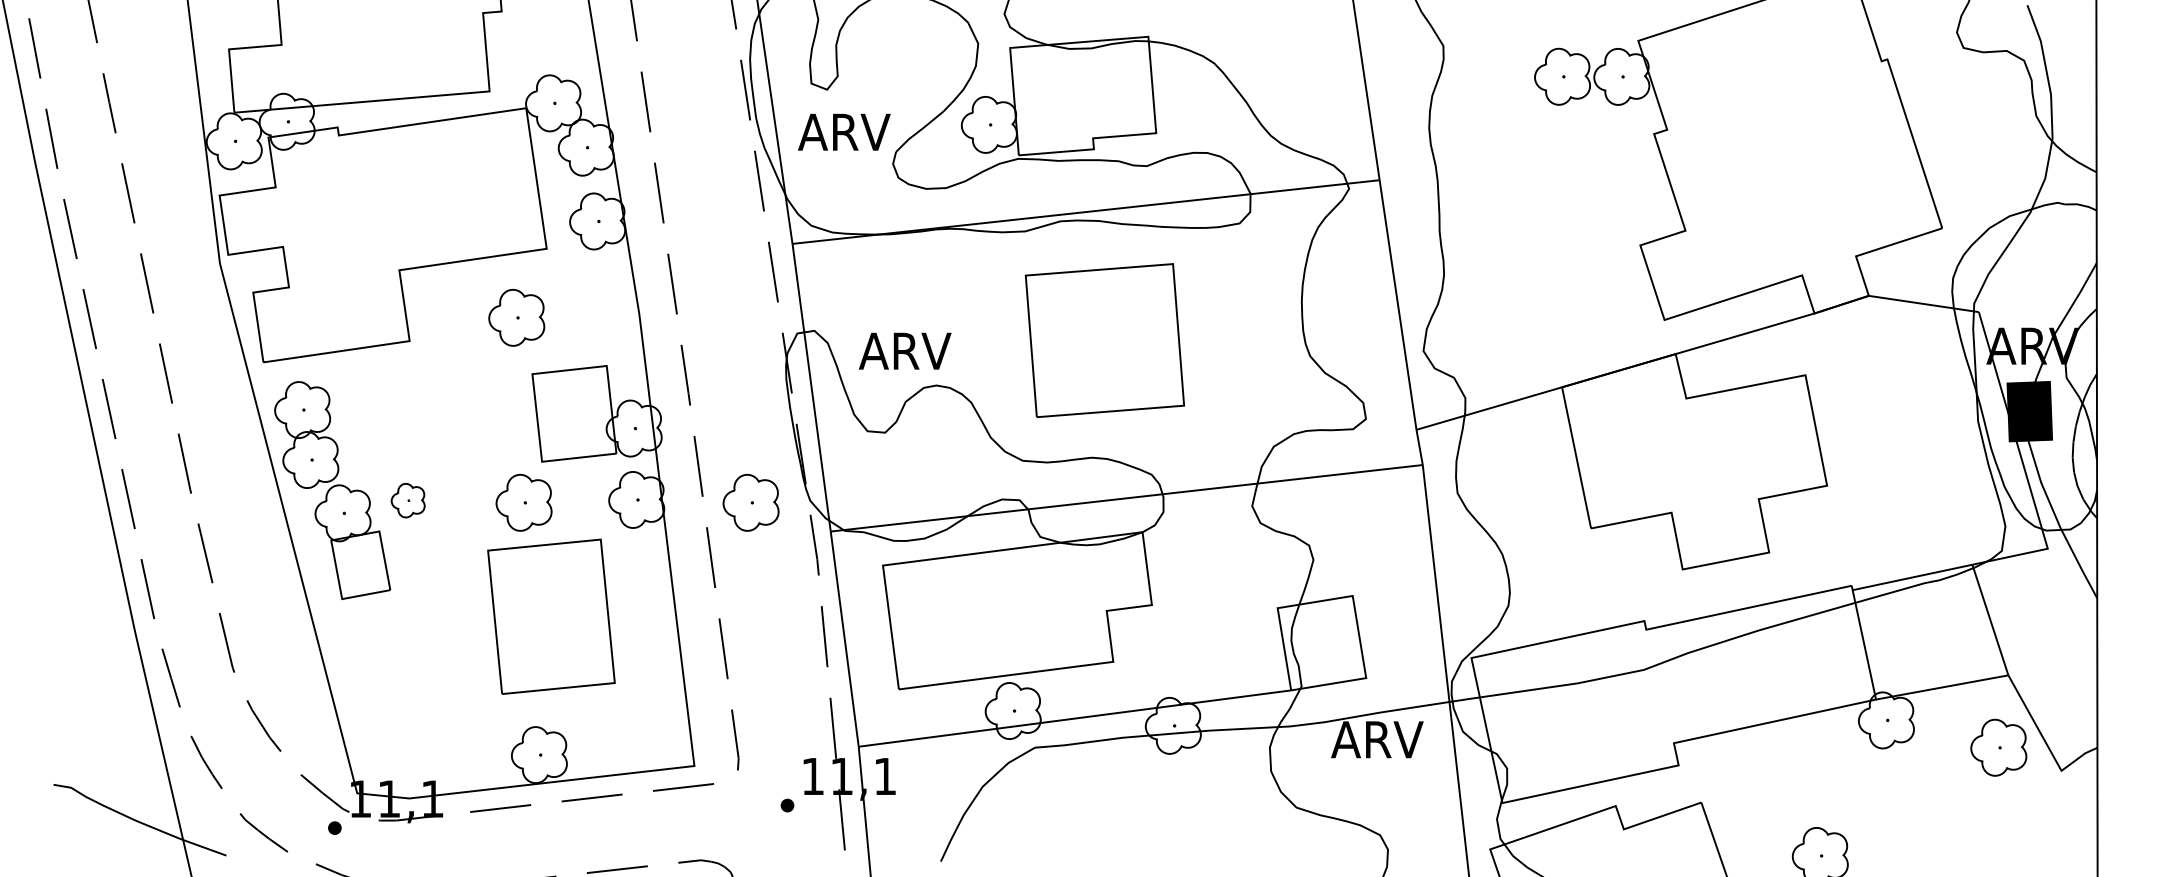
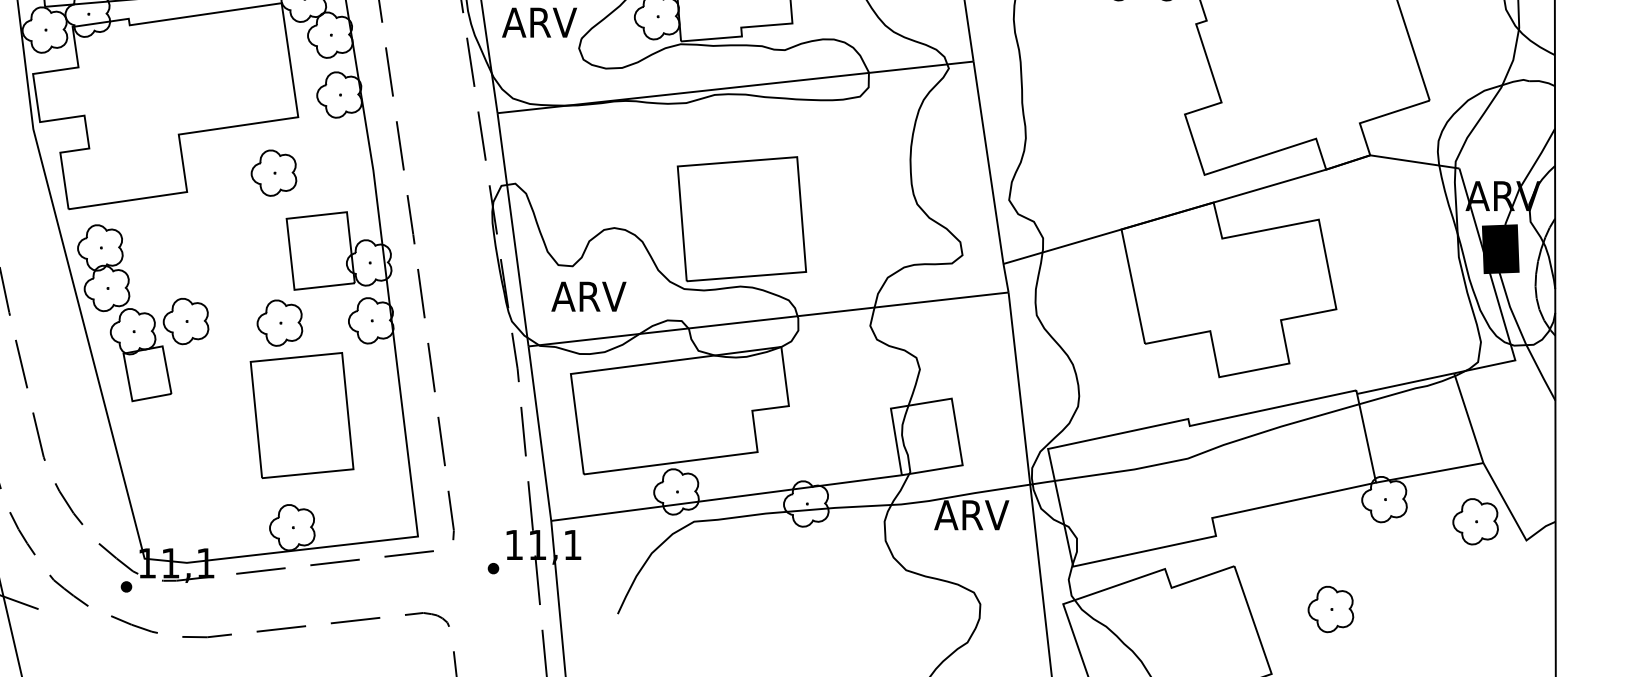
part: (1104, 340) -> (741, 219), moved
text: (904, 350) -> (588, 296), moved
part: (407, 500) -> (185, 321), size x1.67
part: (750, 502) -> (463, 322), removed

